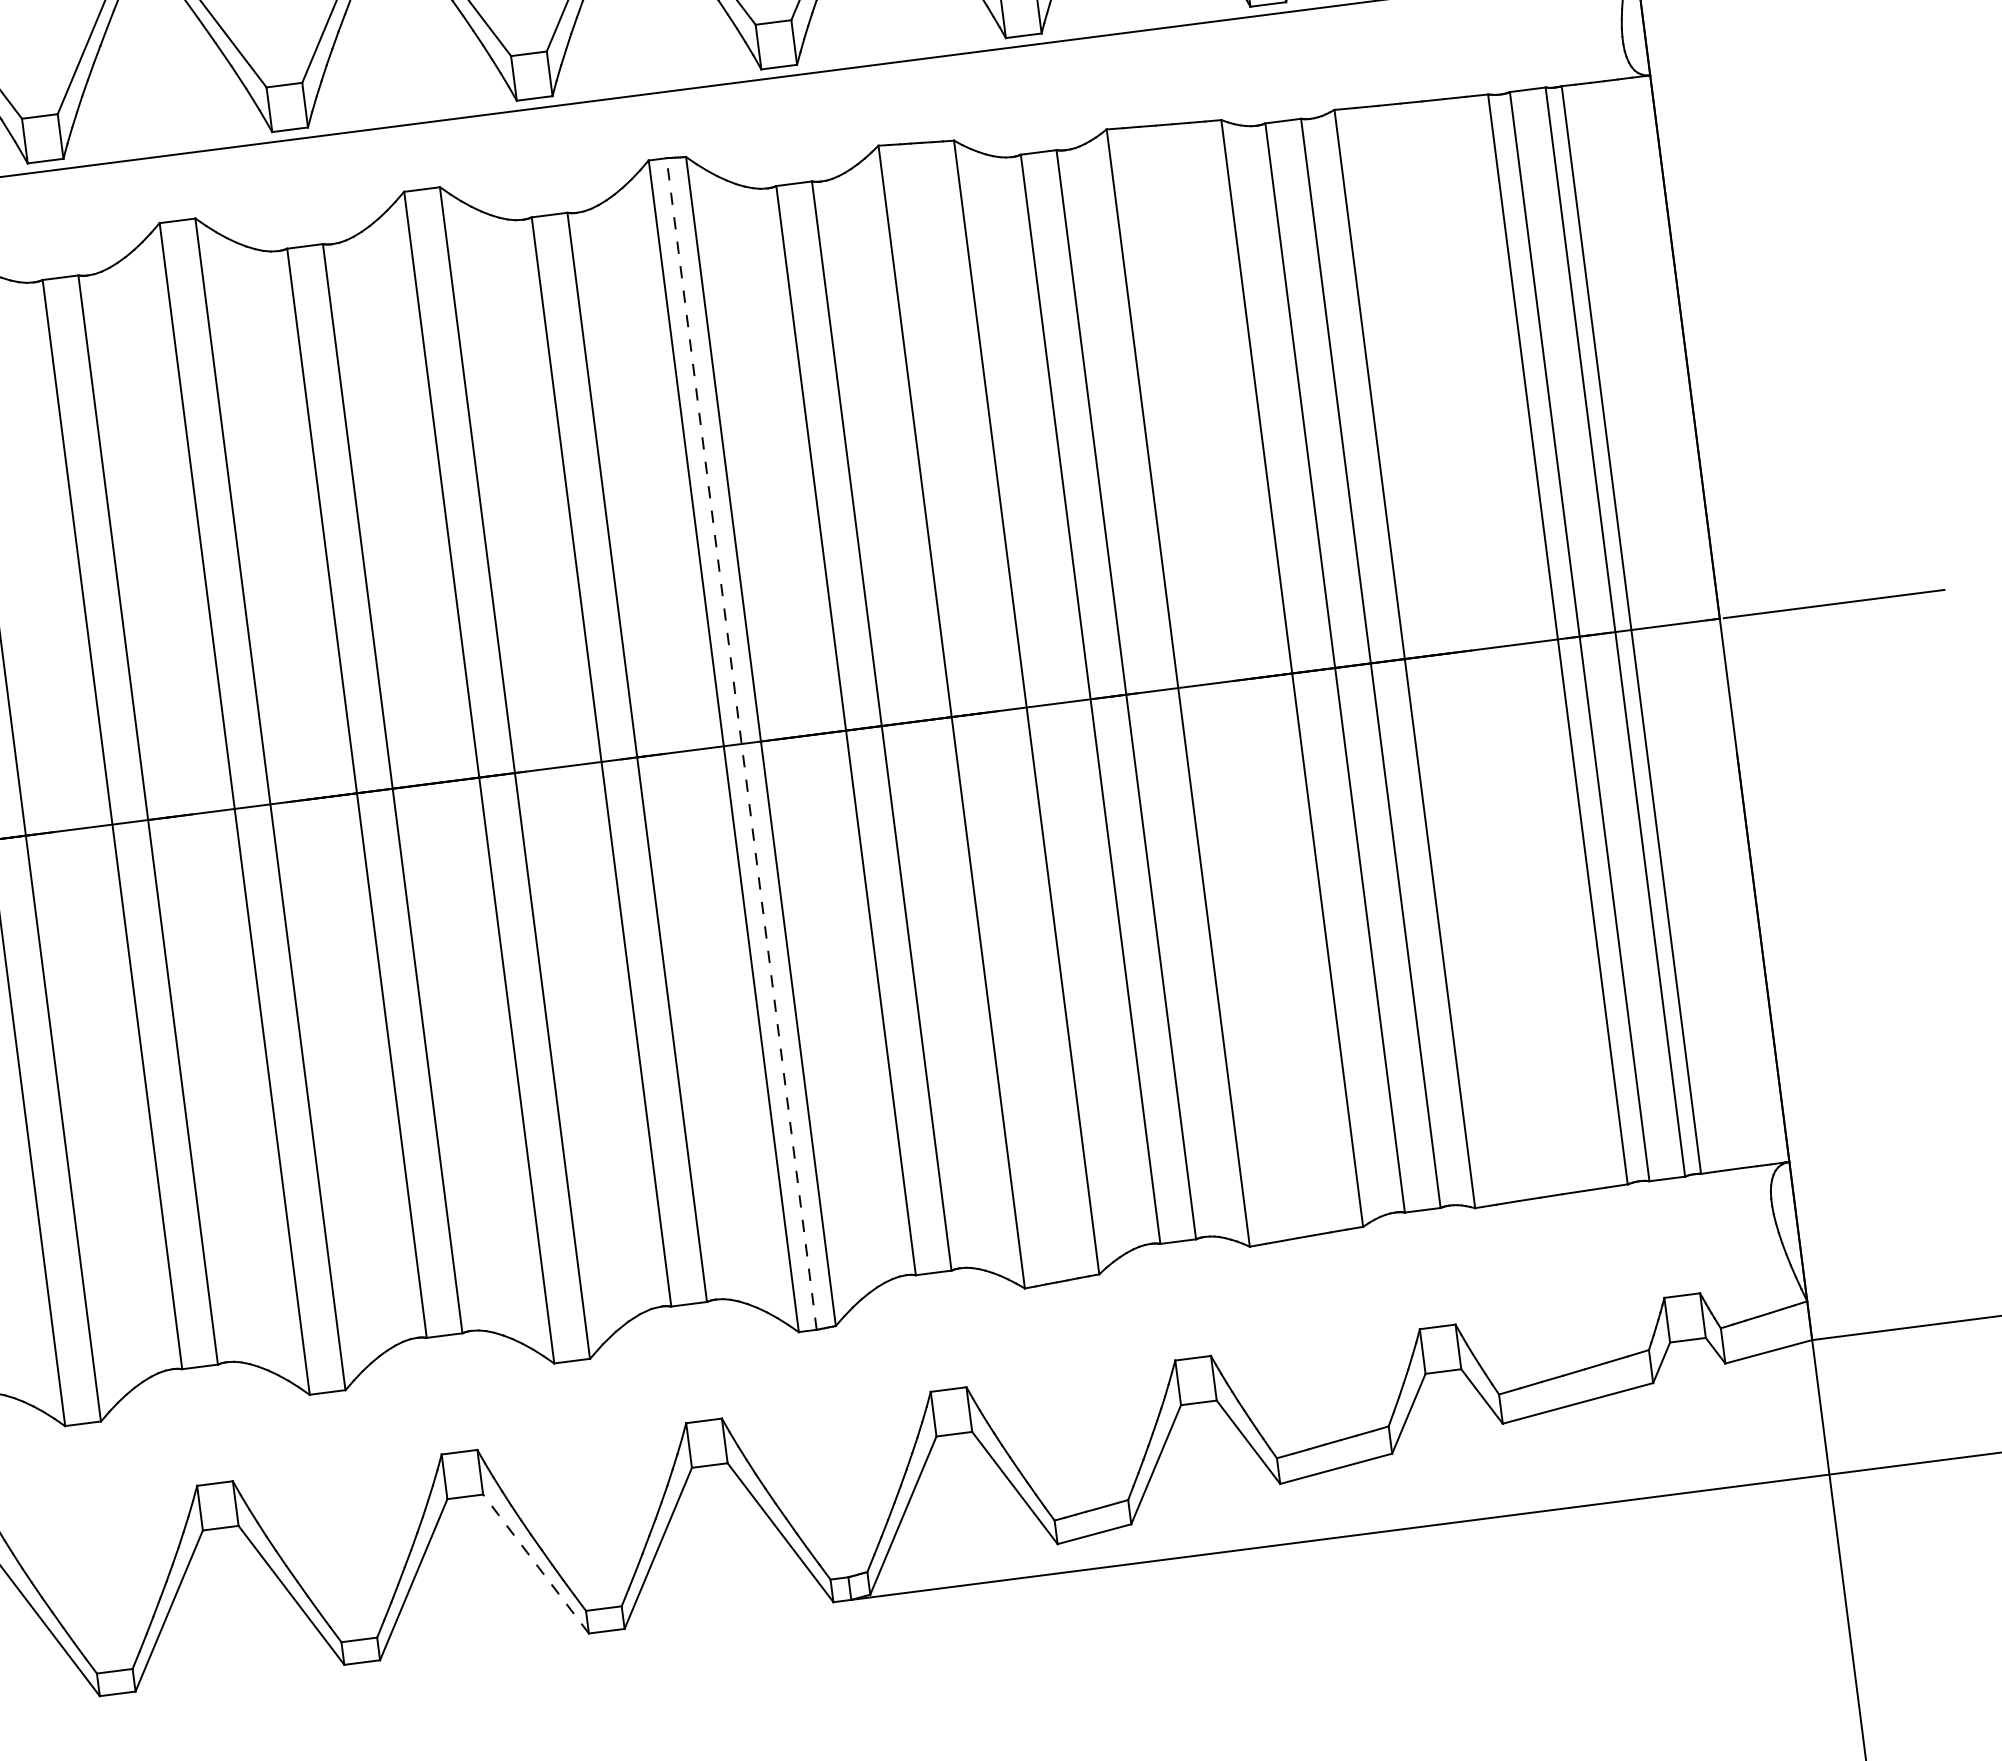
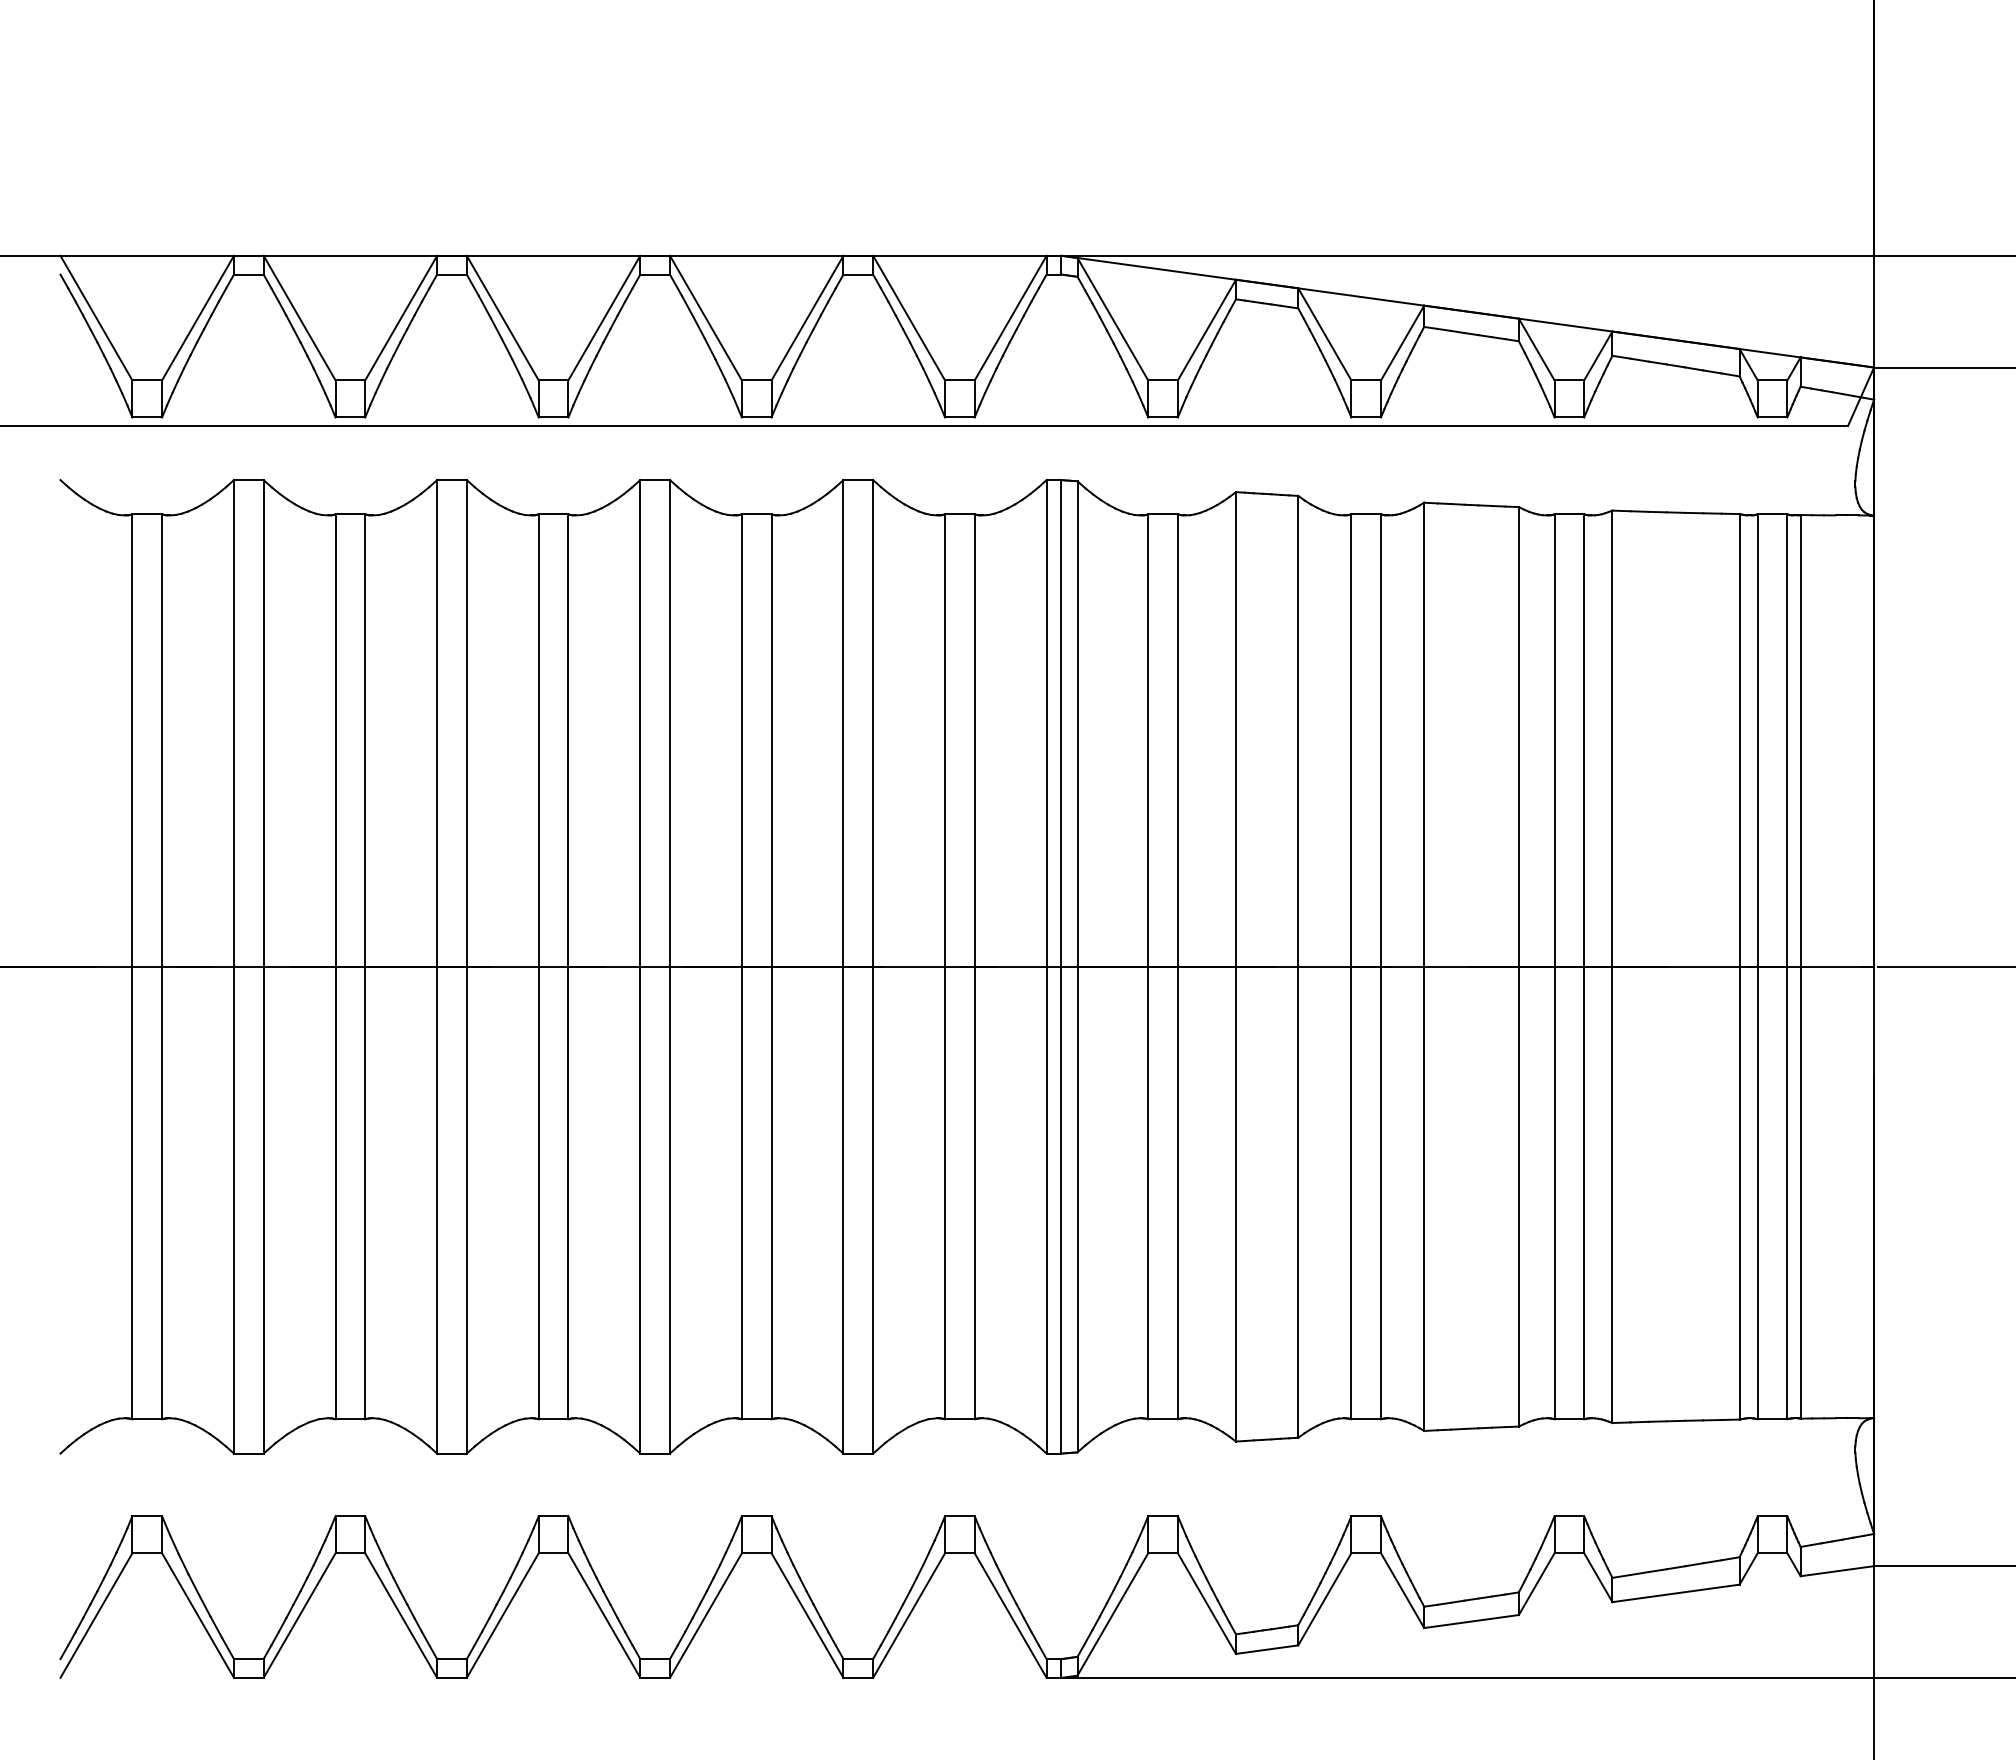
line: (741, 743) -> (1061, 966), dashed -> solid
line: (535, 1563) -> (807, 1615), dashed -> solid

